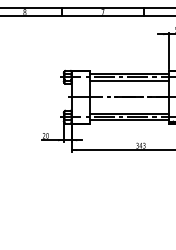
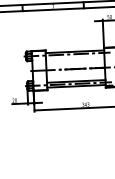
line: (129, 80) -> (75, 56), removed

